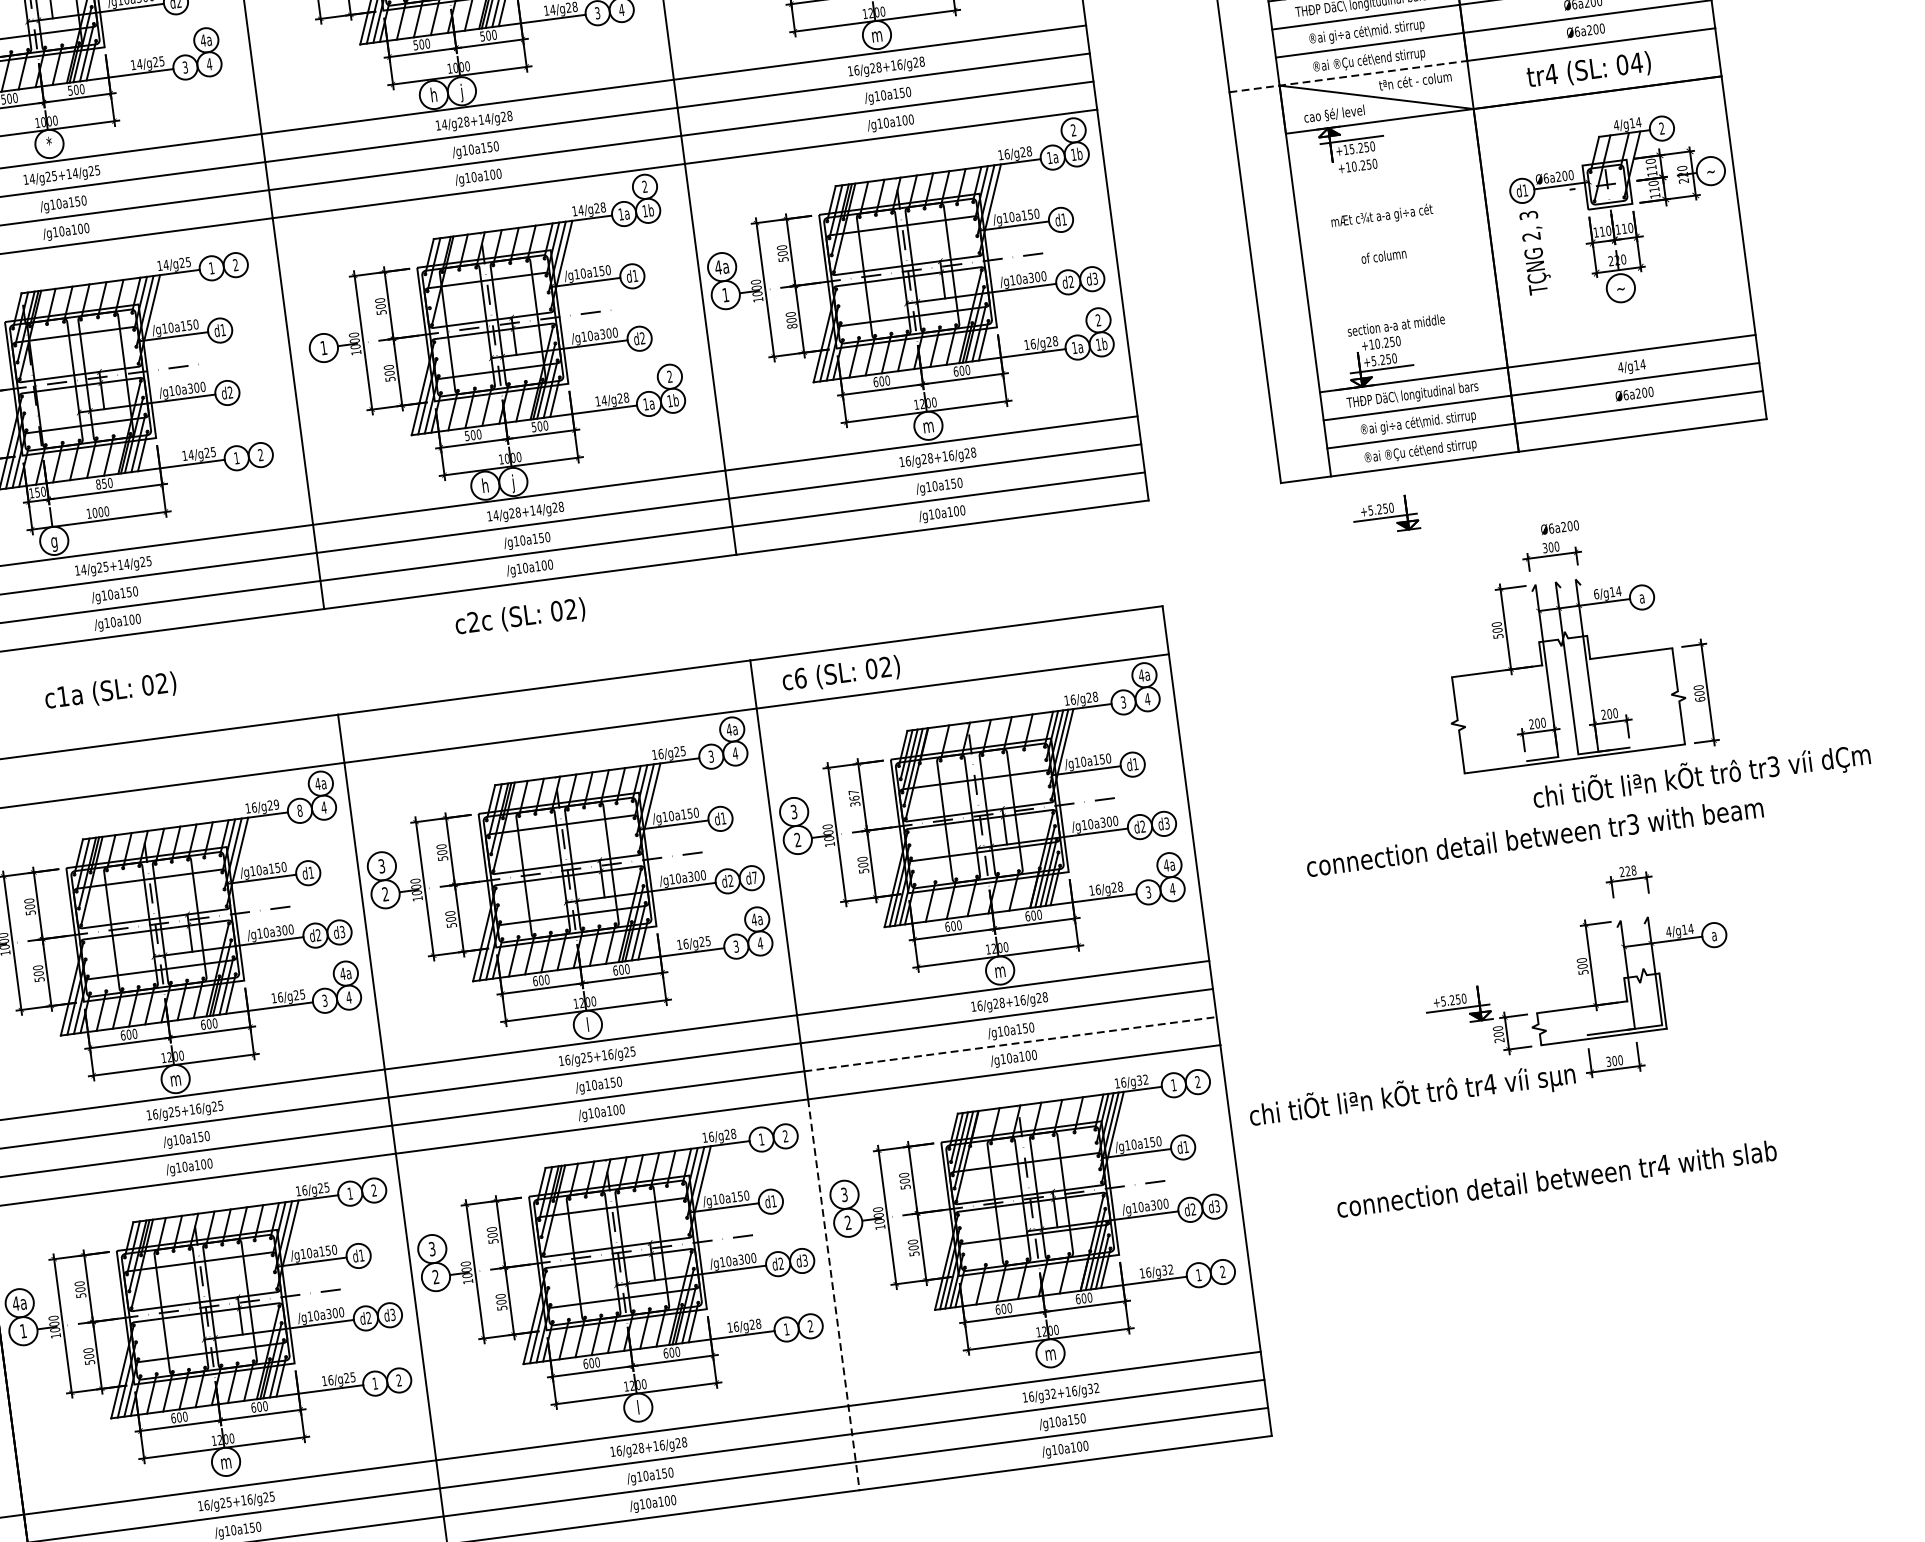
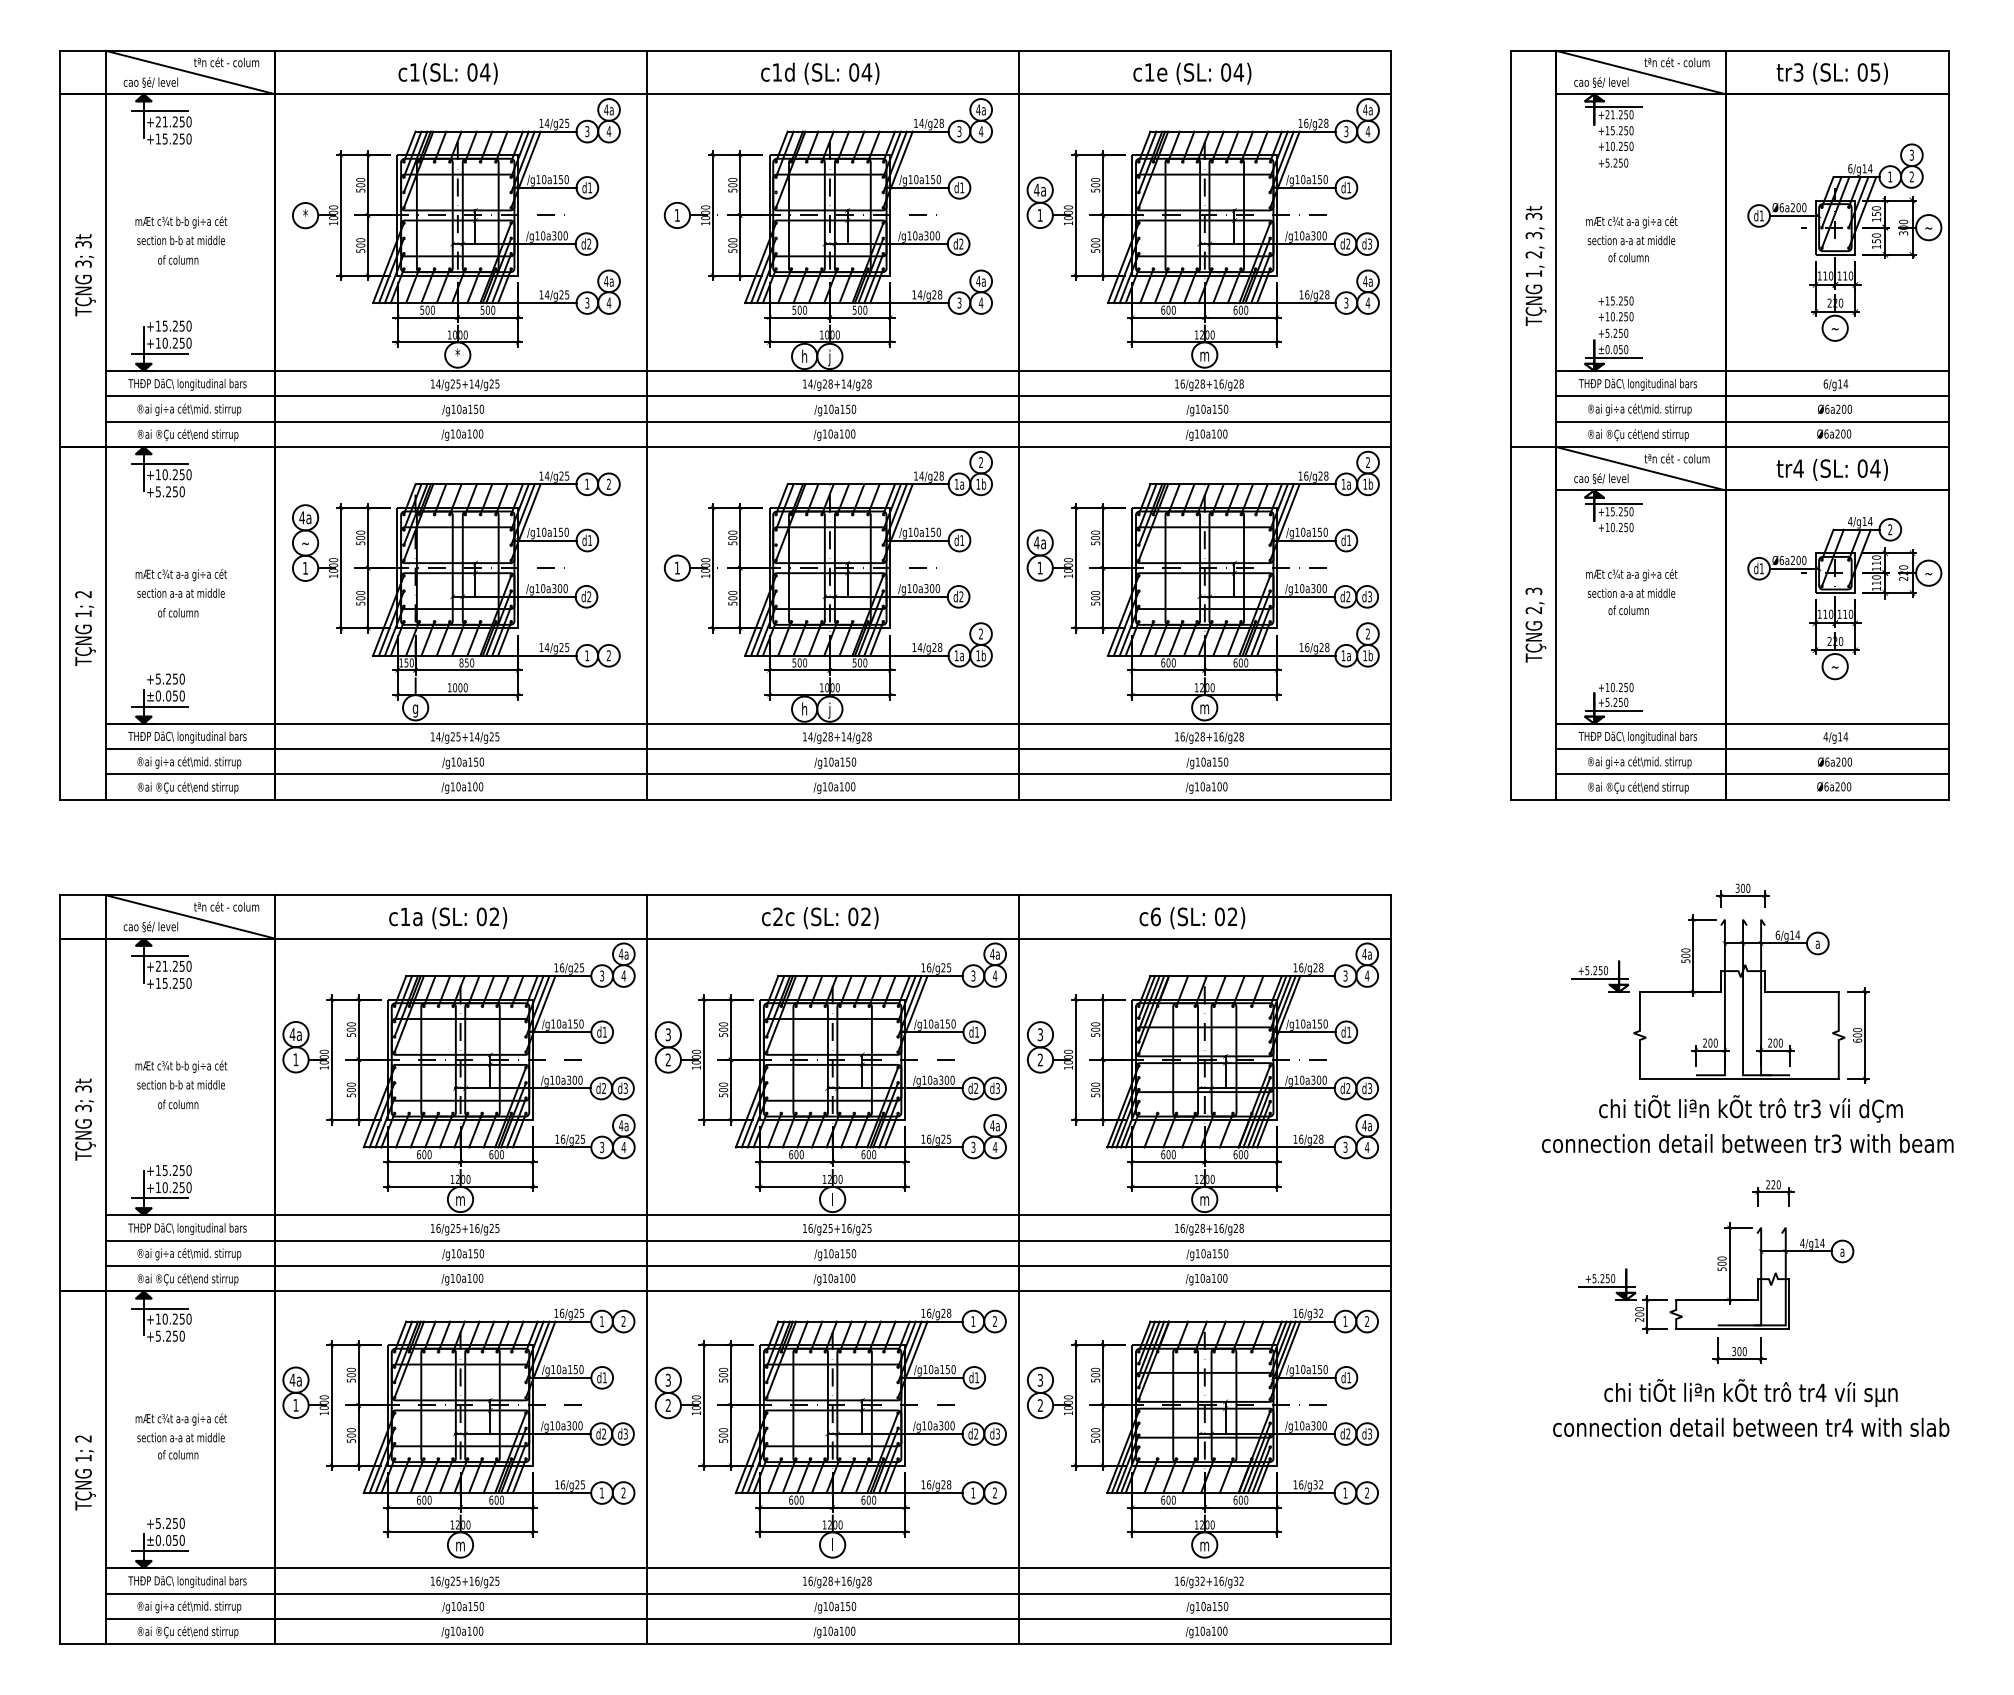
line: (1348, 77) -> (1618, 447), dashed -> solid
text: (1535, 252) -> (1535, 624), moved
text: (1396, 324) -> (1631, 592), moved
text: (792, 326) -> (1095, 603), 800 -> 500
part: (1386, 515) -> (1600, 976), moved
text: (1560, 527) -> (1834, 786), moved
text: (520, 617) -> (820, 918), moved
text: (841, 674) -> (1192, 918), moved
text: (111, 691) -> (448, 918), moved
text: (1701, 775) -> (1750, 1108), moved
text: (854, 798) -> (1095, 1029), 367 -> 500
text: (275, 804) -> (581, 967), 16/g29 -> 16/g25
text: (300, 810) -> (602, 975), 8 -> 3
text: (1534, 837) -> (1747, 1143), moved
text: (1633, 870) -> (1778, 1184), 228 -> 220
text: (754, 877) -> (997, 1088), d7 -> d3
line: (1010, 1044) -> (1205, 1266), dashed -> solid
text: (1411, 1094) -> (1750, 1392), moved
text: (1556, 1177) -> (1751, 1426), moved
line: (834, 1295) -> (1019, 1468), dashed -> solid

